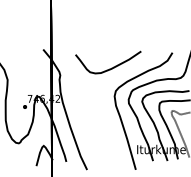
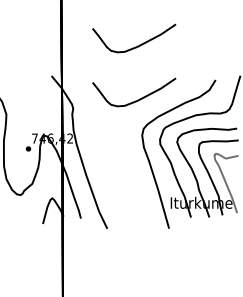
part: (110, 25) -> (137, 45), added

